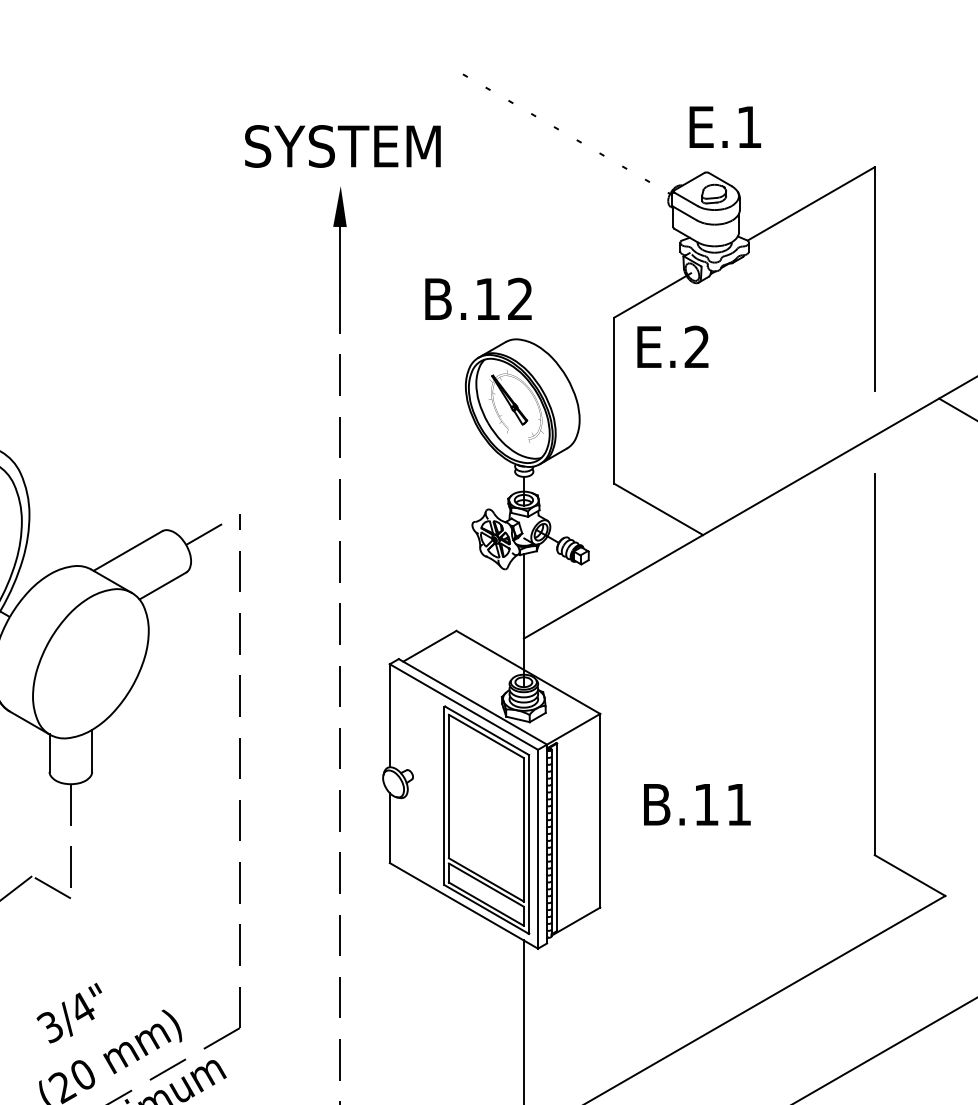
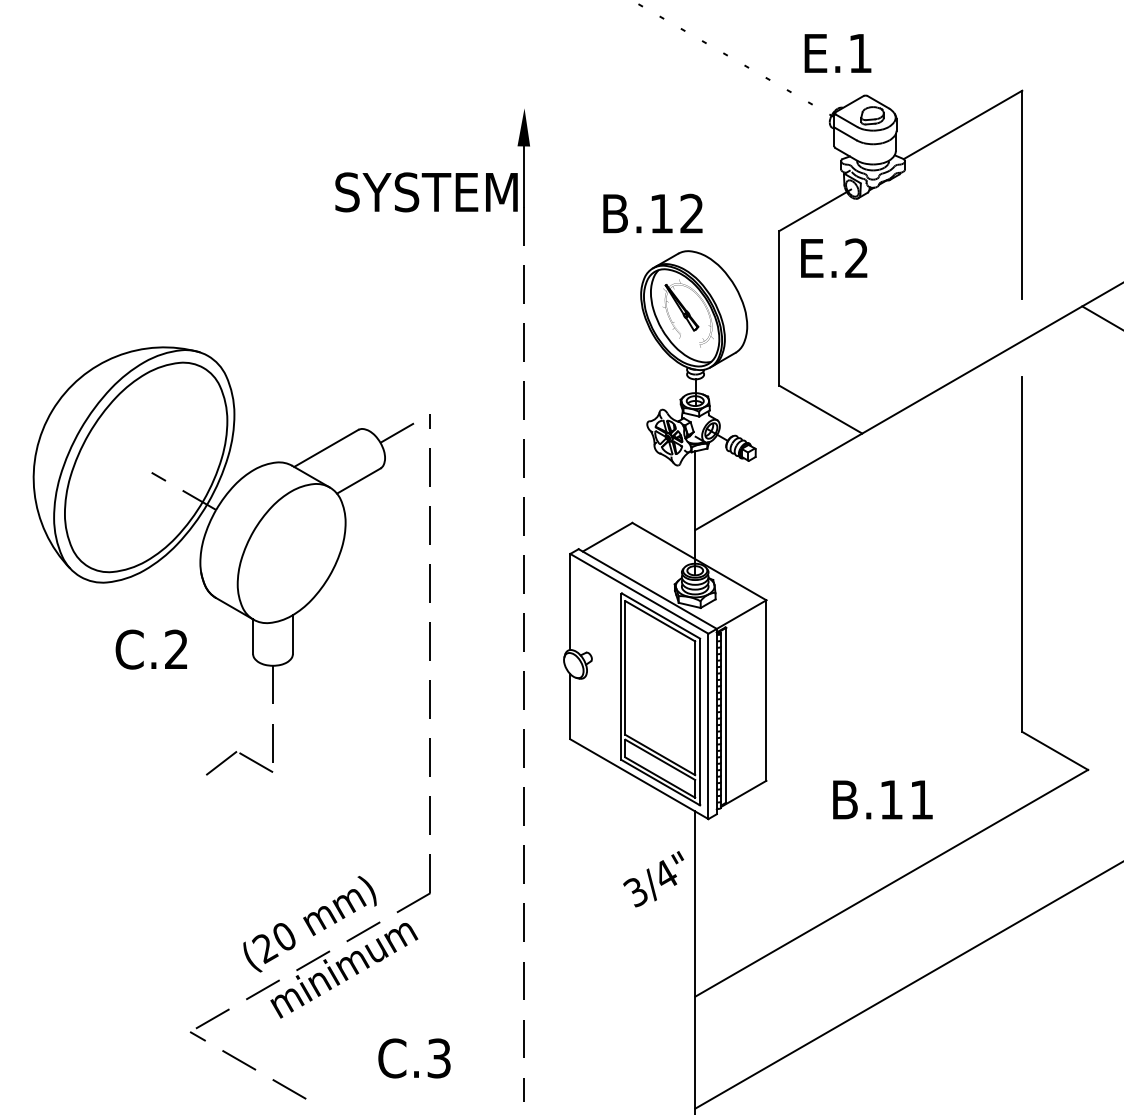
text: (724, 127) -> (837, 53), moved
text: (342, 146) -> (426, 192), moved
text: (696, 804) -> (882, 799), moved
text: (69, 1013) -> (653, 879), moved

